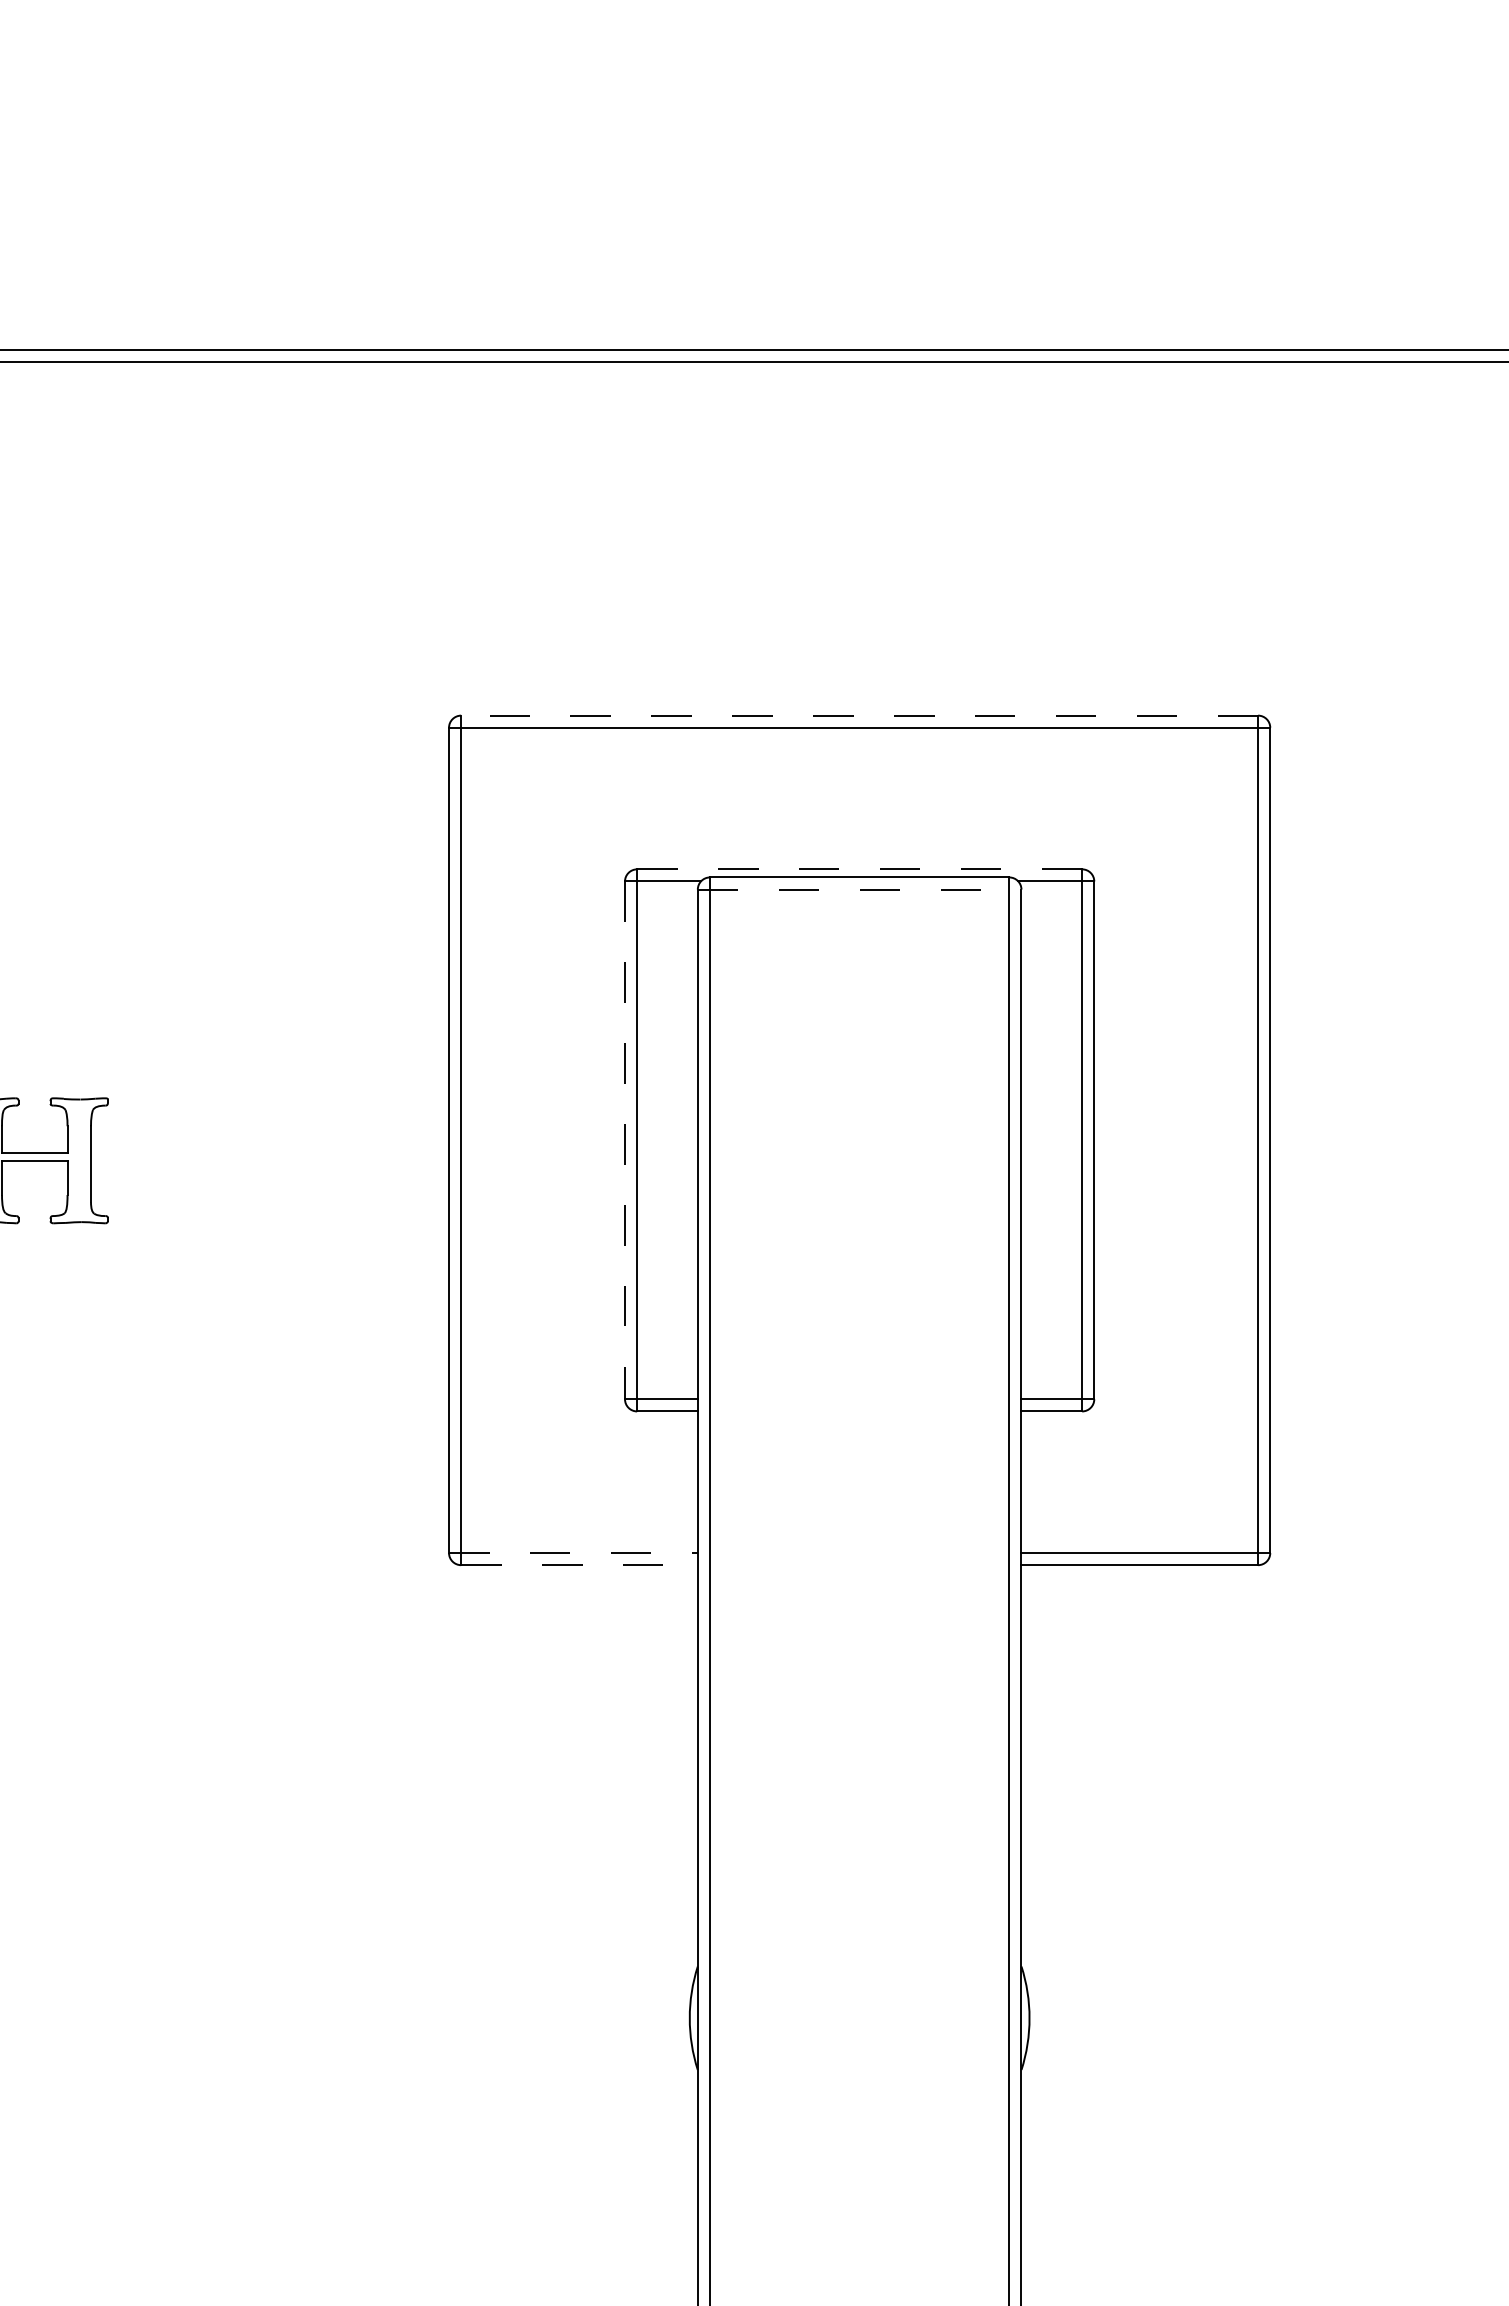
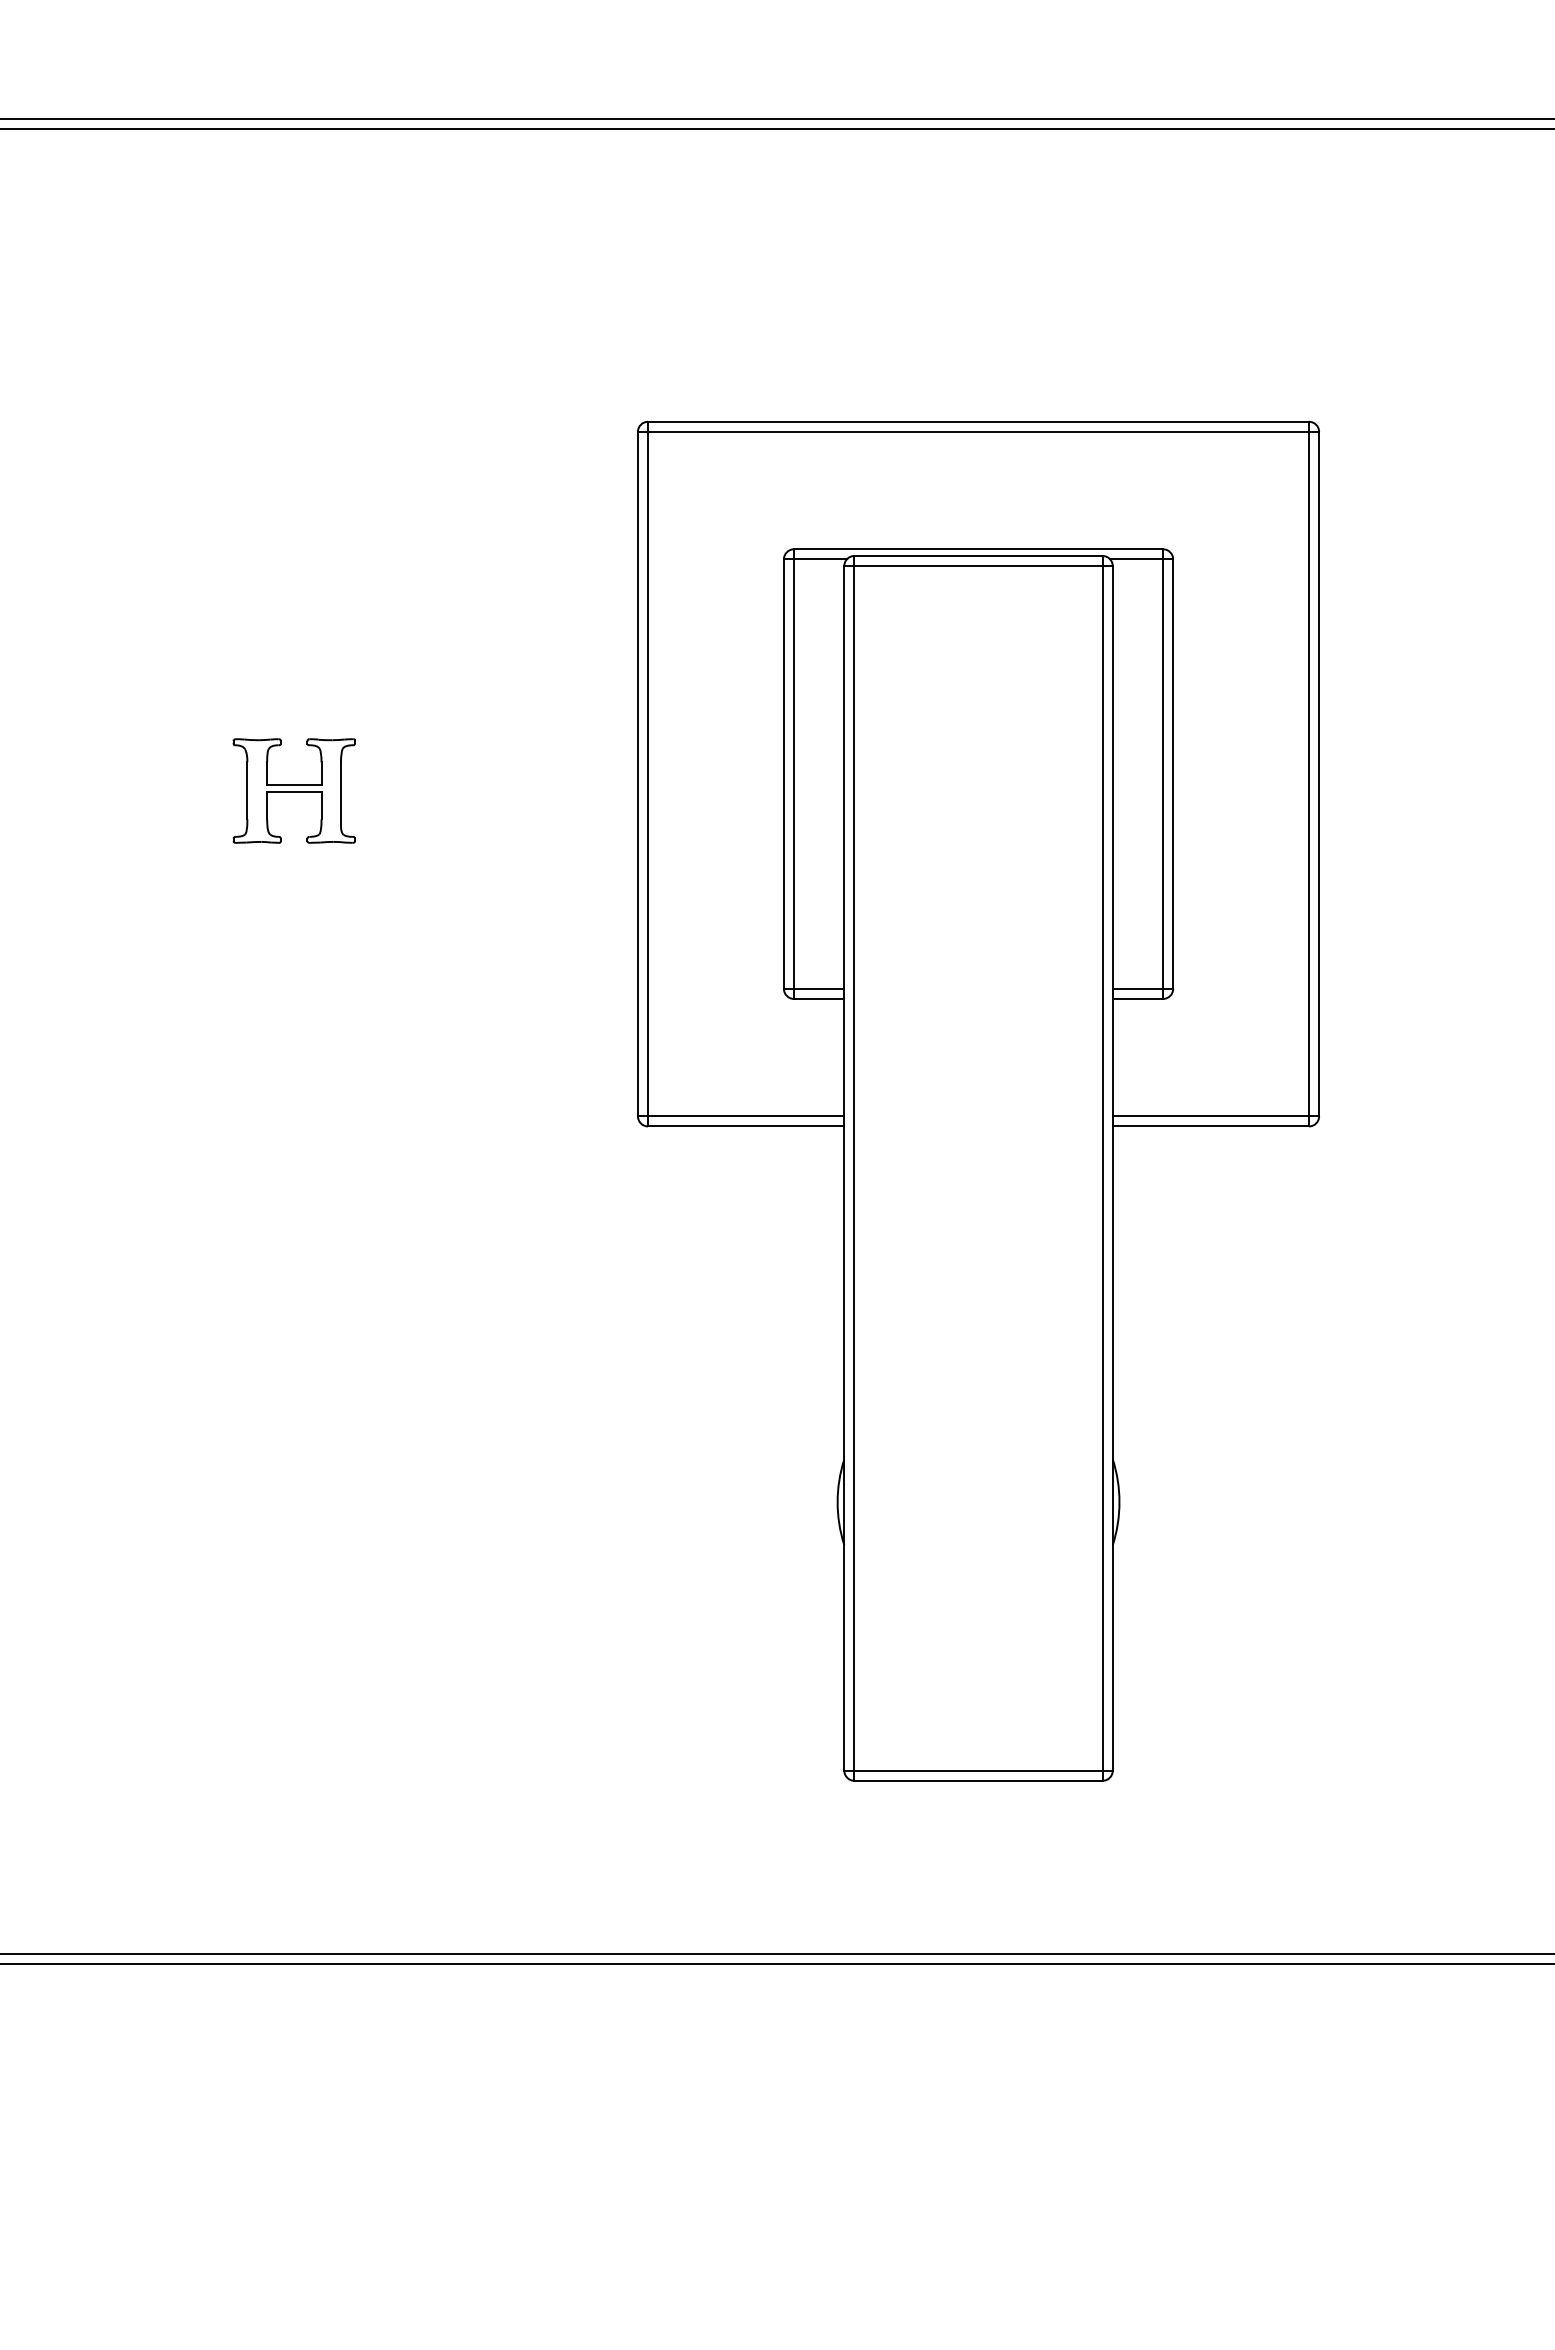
line: (859, 715) -> (978, 421), dashed -> solid
line: (859, 869) -> (978, 549), dashed -> solid
line: (860, 890) -> (979, 566), dashed -> solid
line: (624, 1140) -> (783, 774), dashed -> solid
line: (573, 1553) -> (741, 1116), dashed -> solid
line: (579, 1565) -> (746, 1126), dashed -> solid

